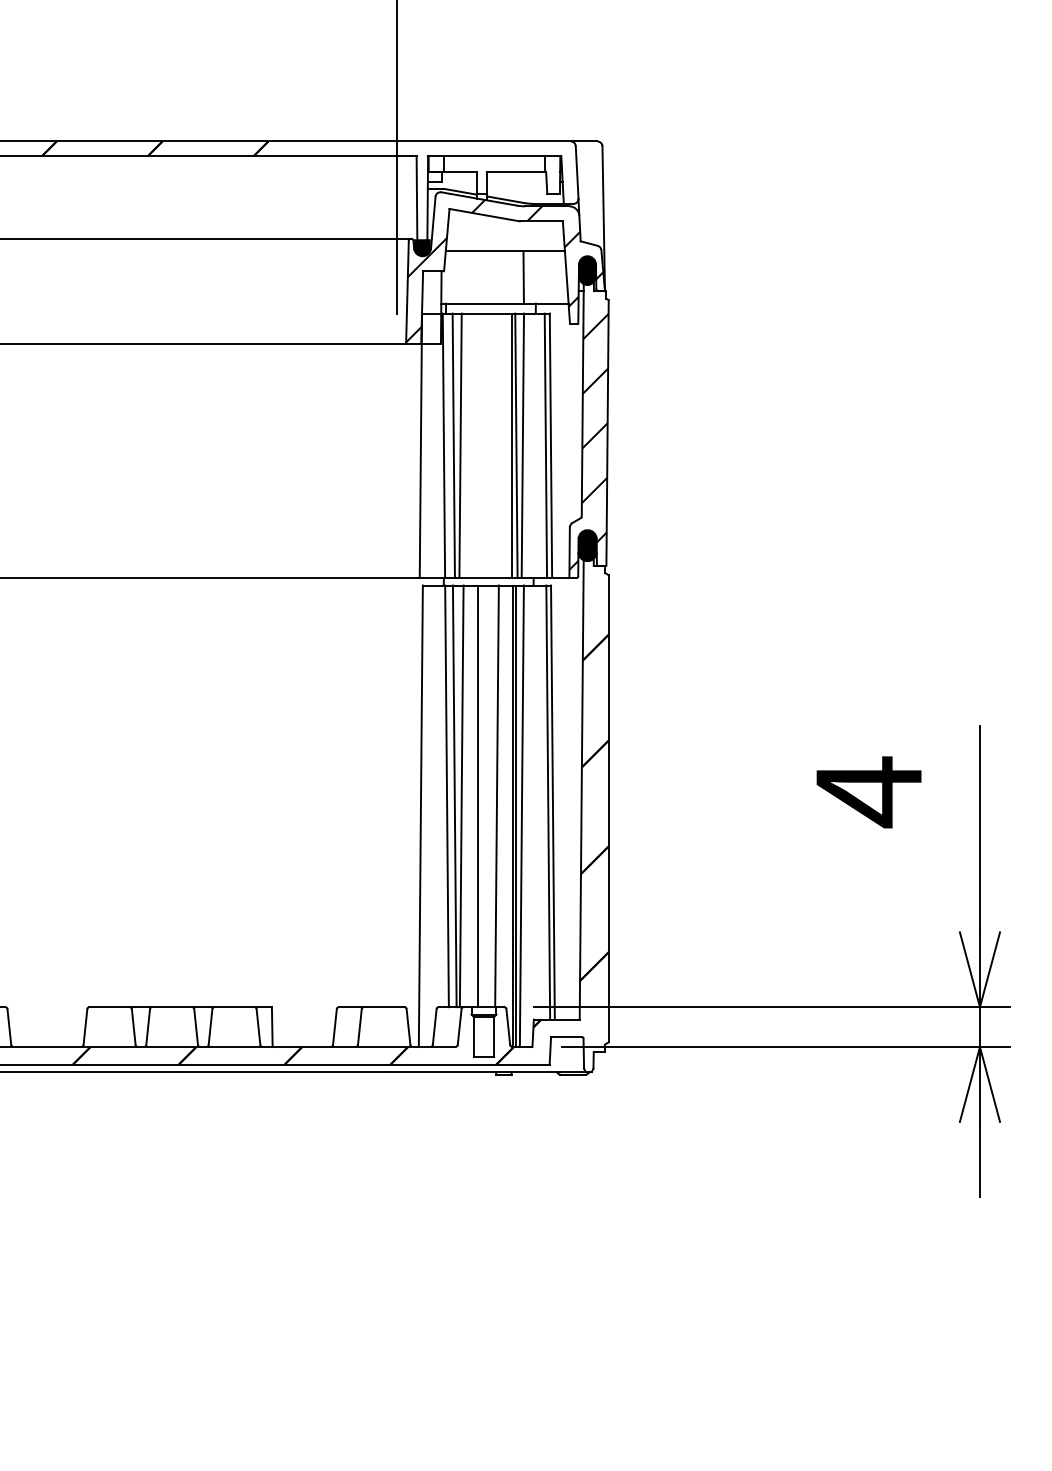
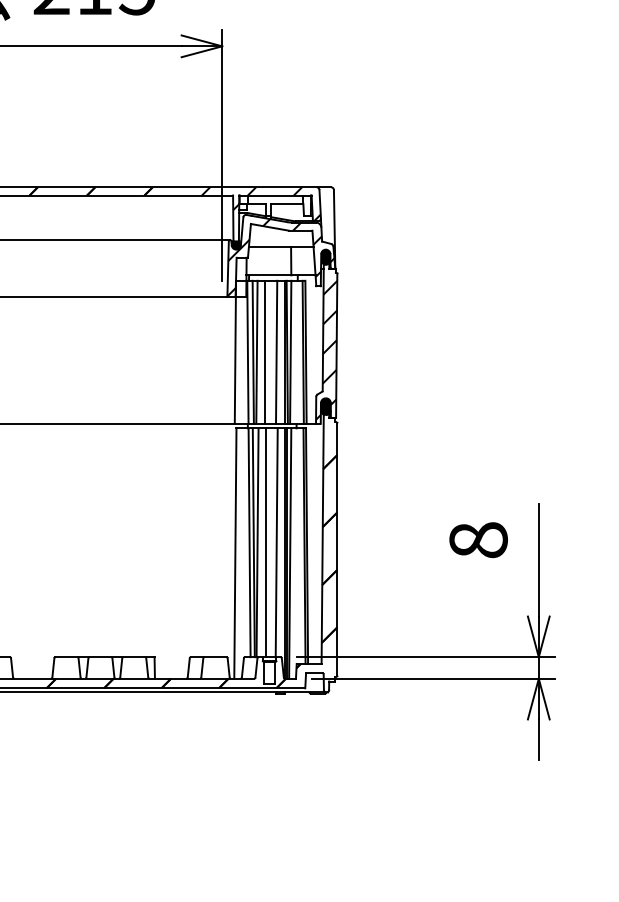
hatch: (467, 173) -> (260, 204), added
line: (476, 445) -> (265, 352), added
line: (496, 445) -> (276, 352), added
text: (868, 792) -> (478, 540), 4 -> 8

